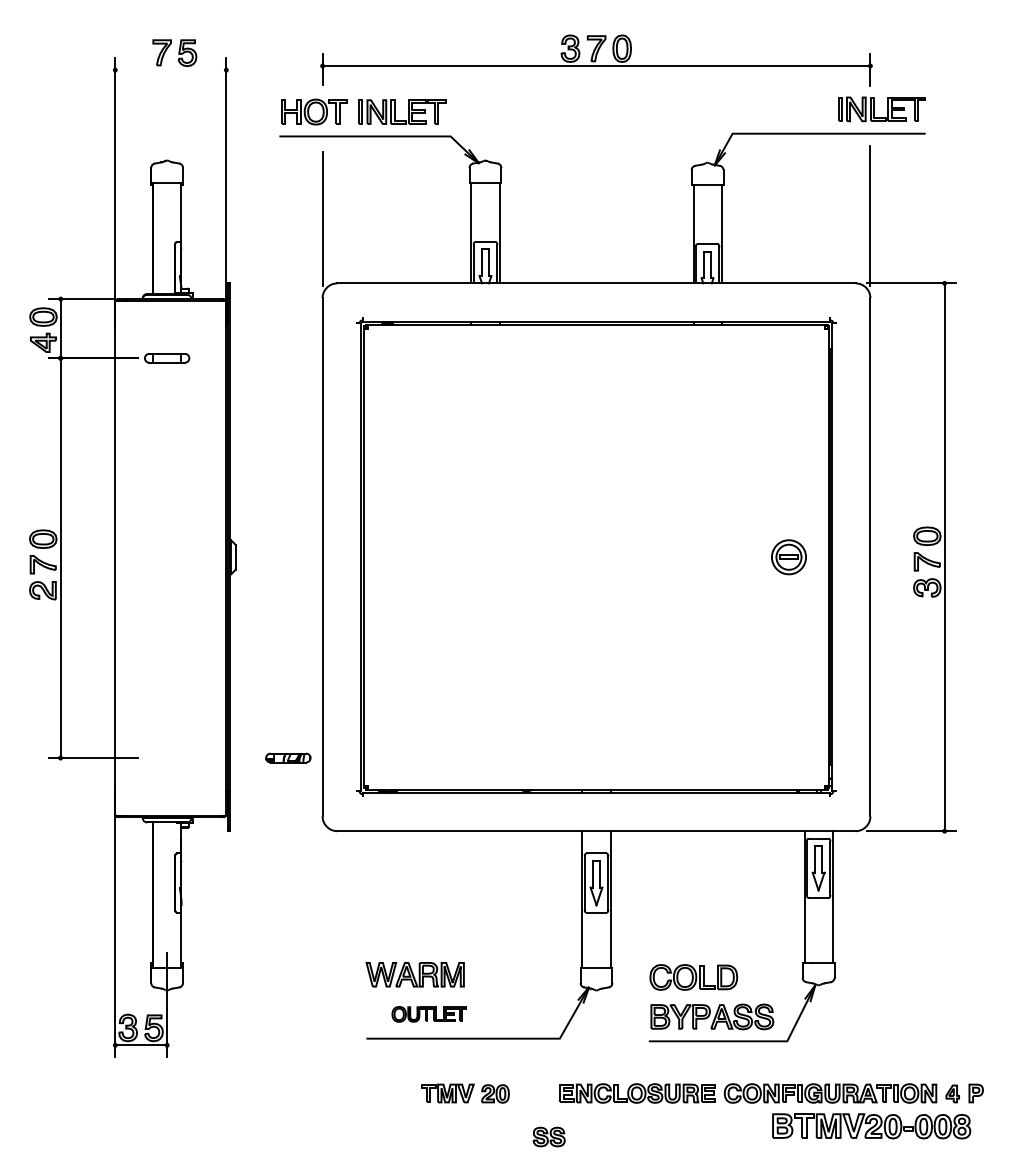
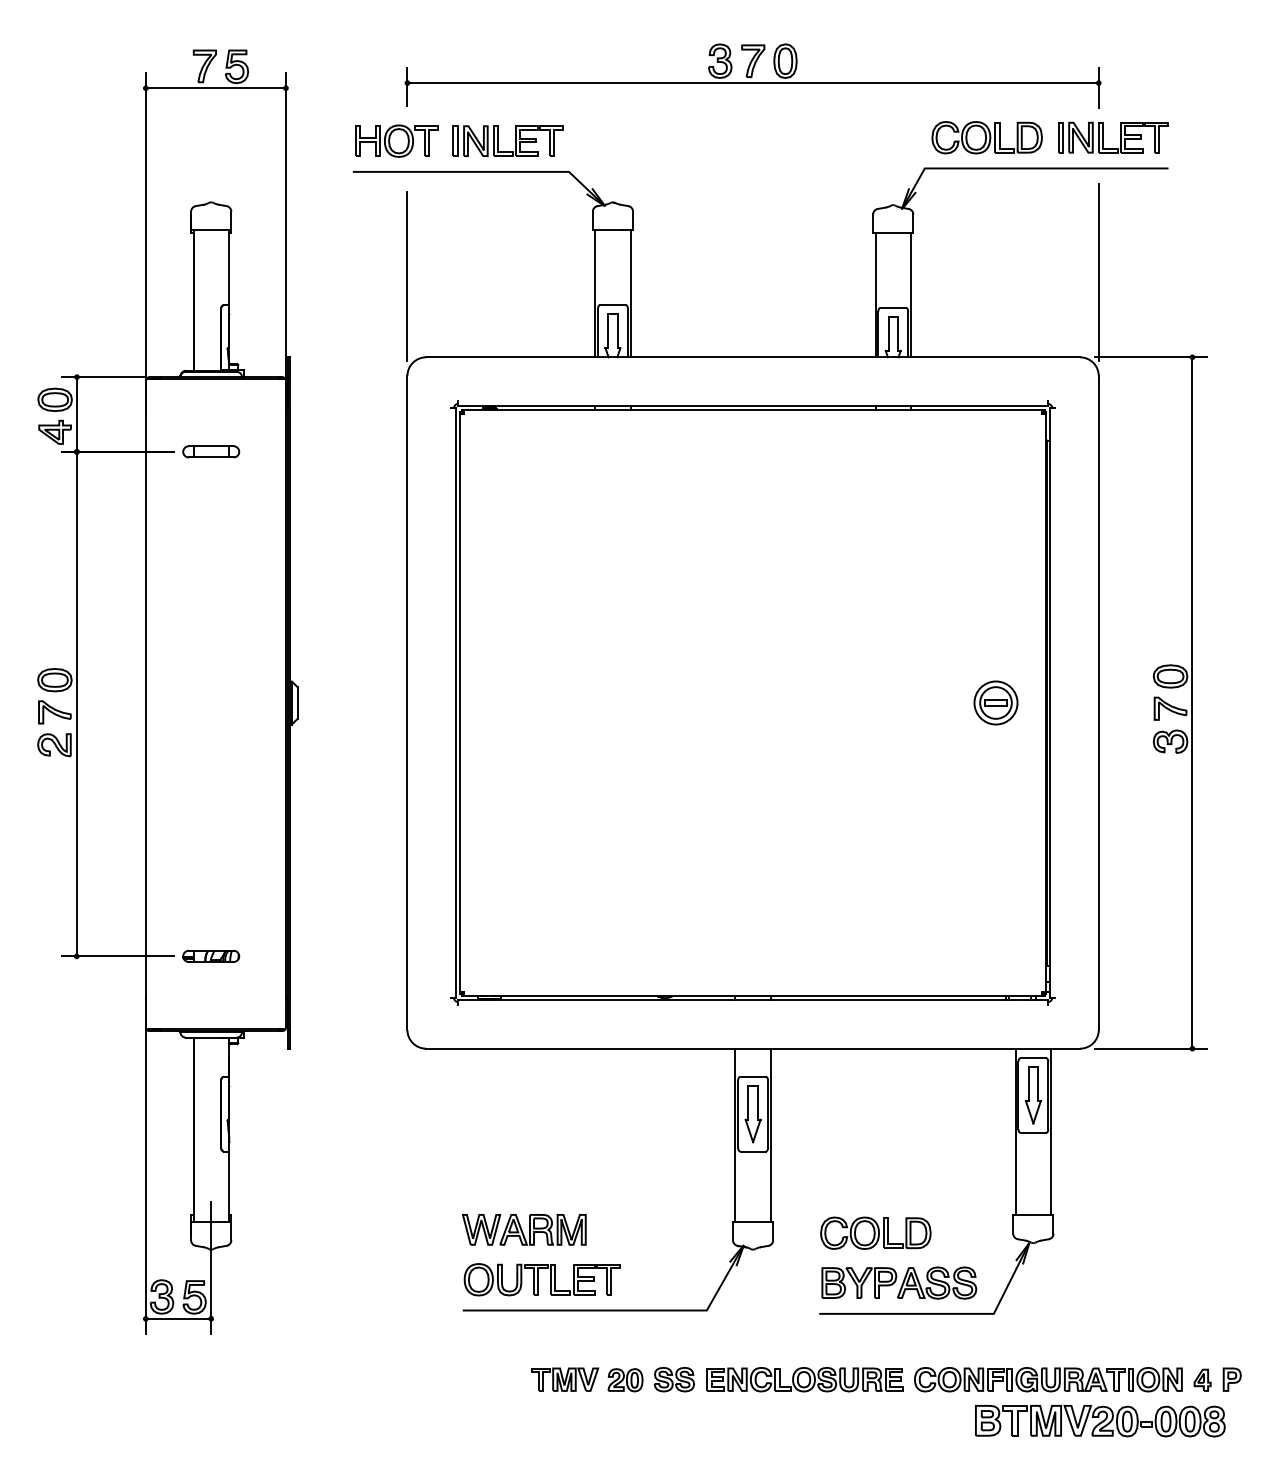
line: (170, 70) -> (215, 88), added
part: (781, 109) -> (986, 137), added
part: (288, 757) -> (211, 955), moved
part: (428, 1014) -> (541, 1279), size x1.67
part: (548, 1136) -> (673, 1379), moved

